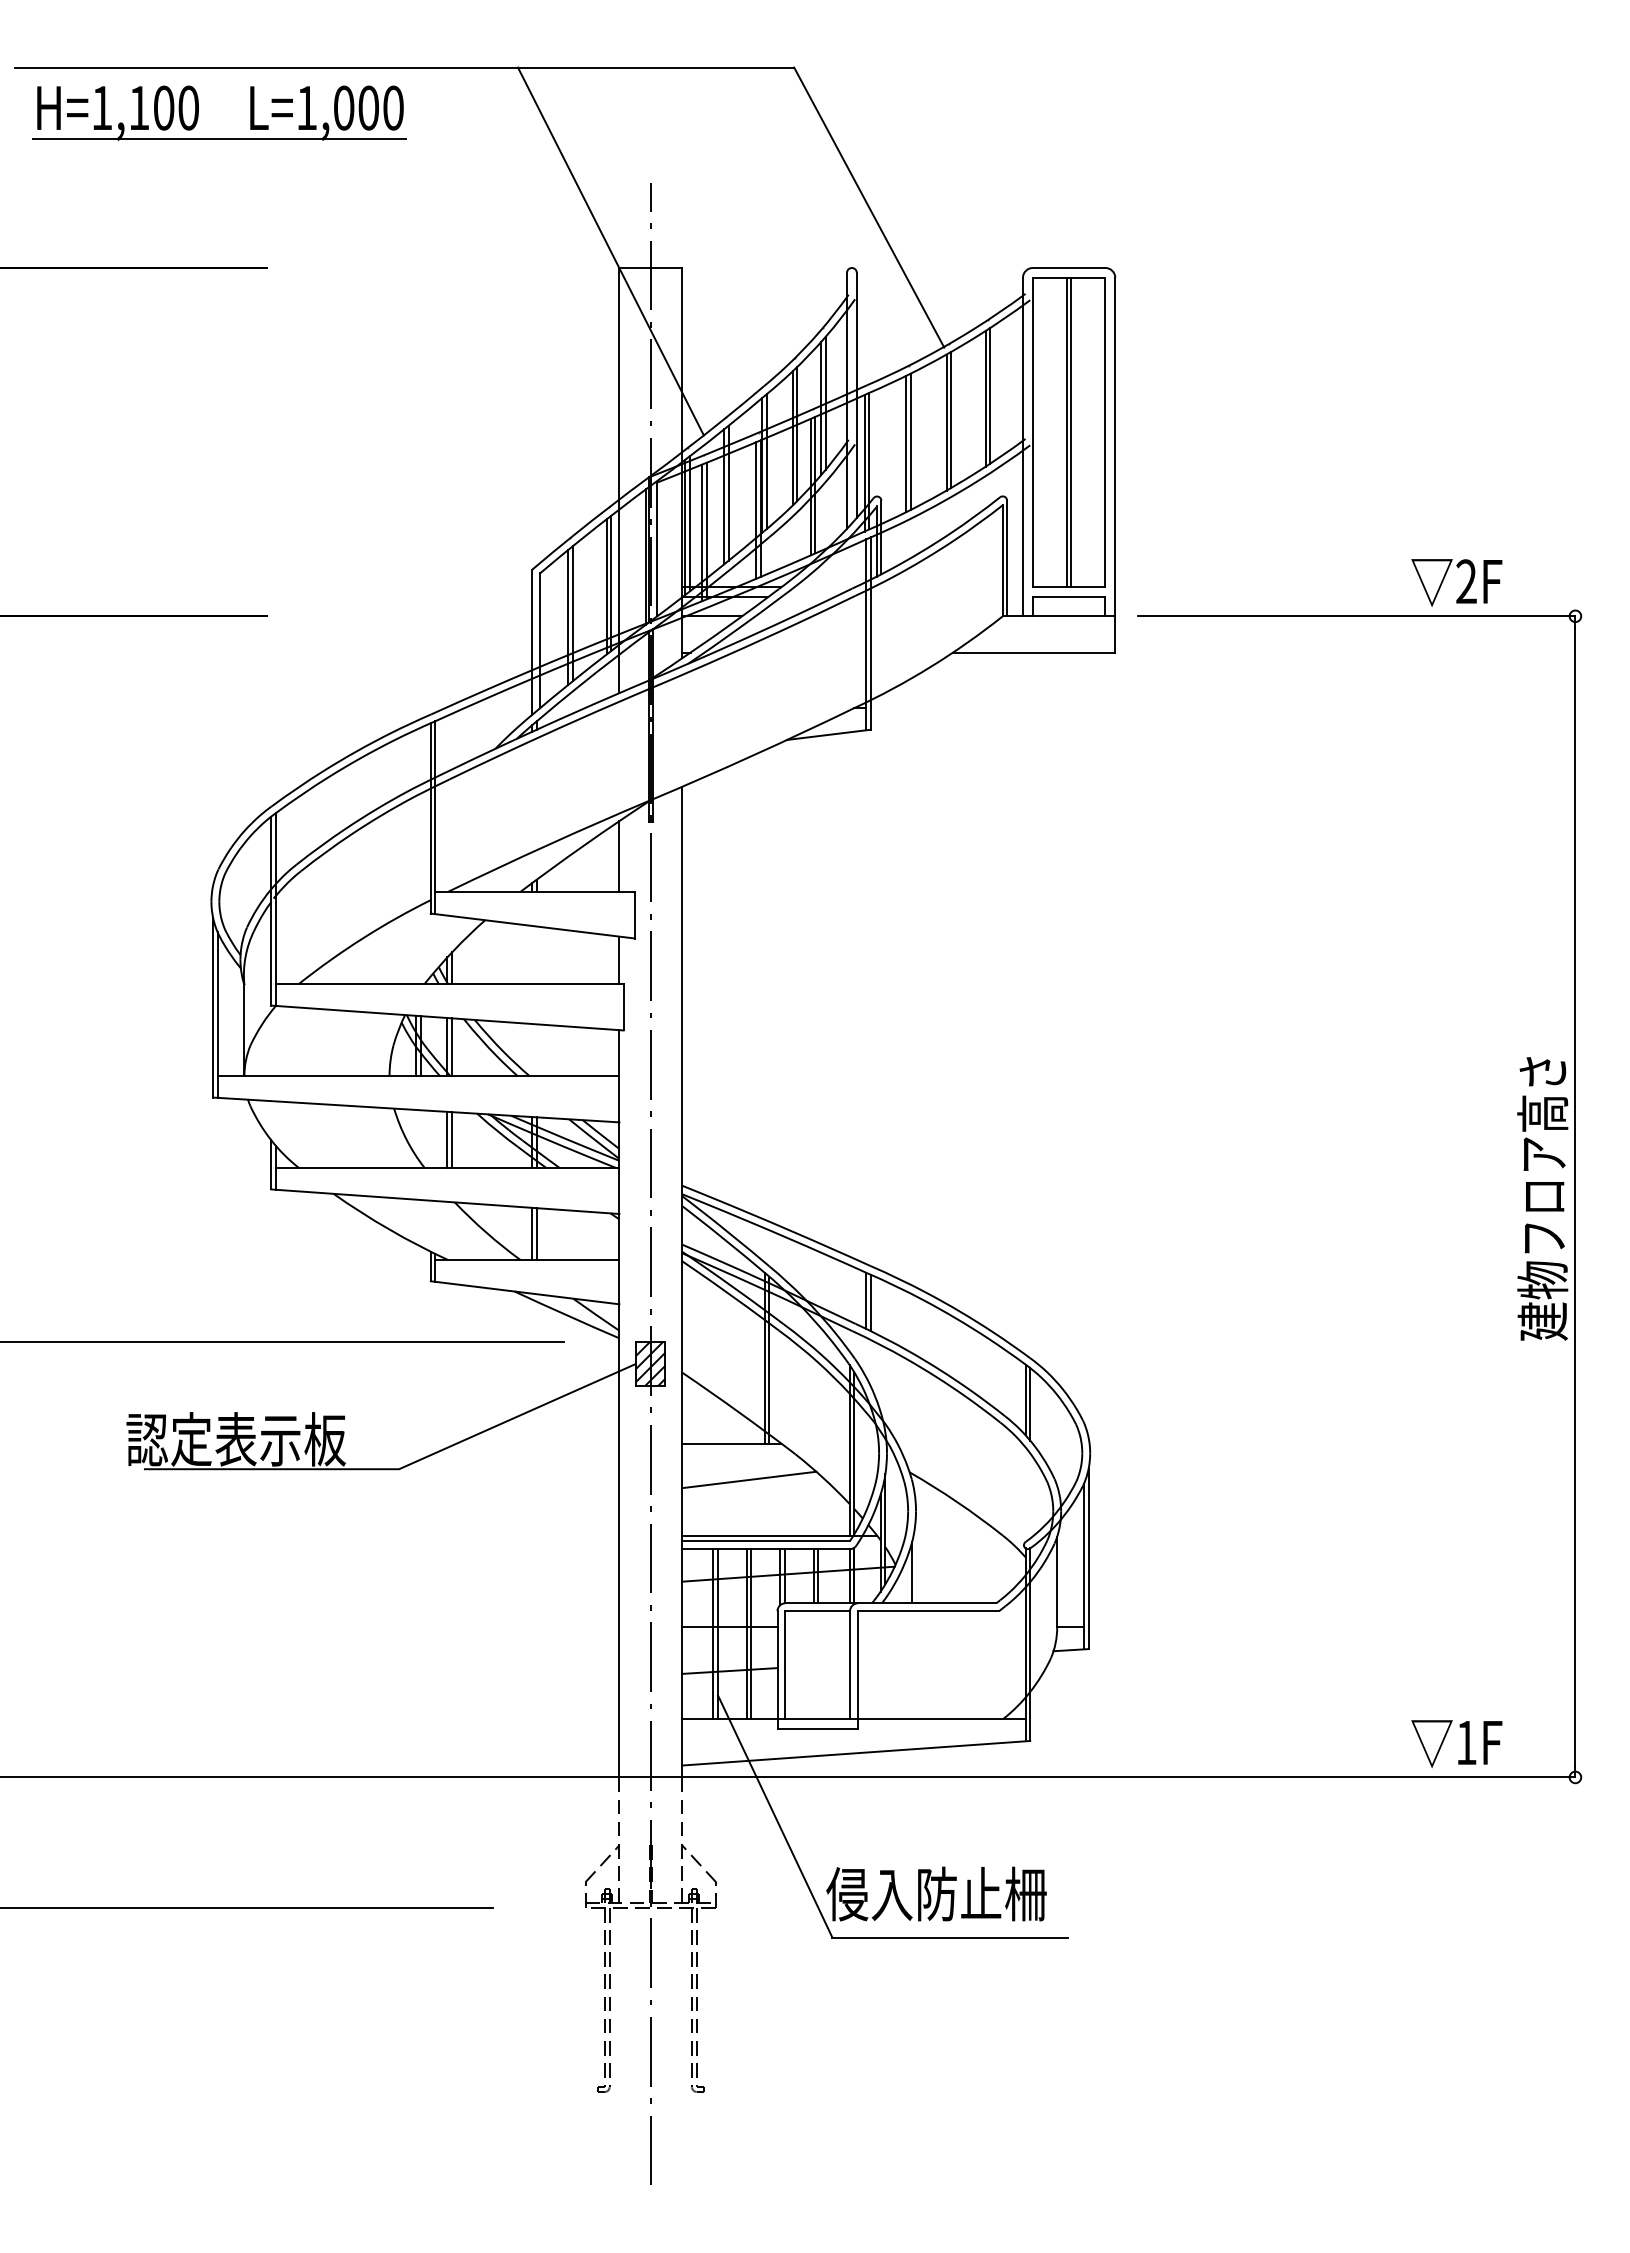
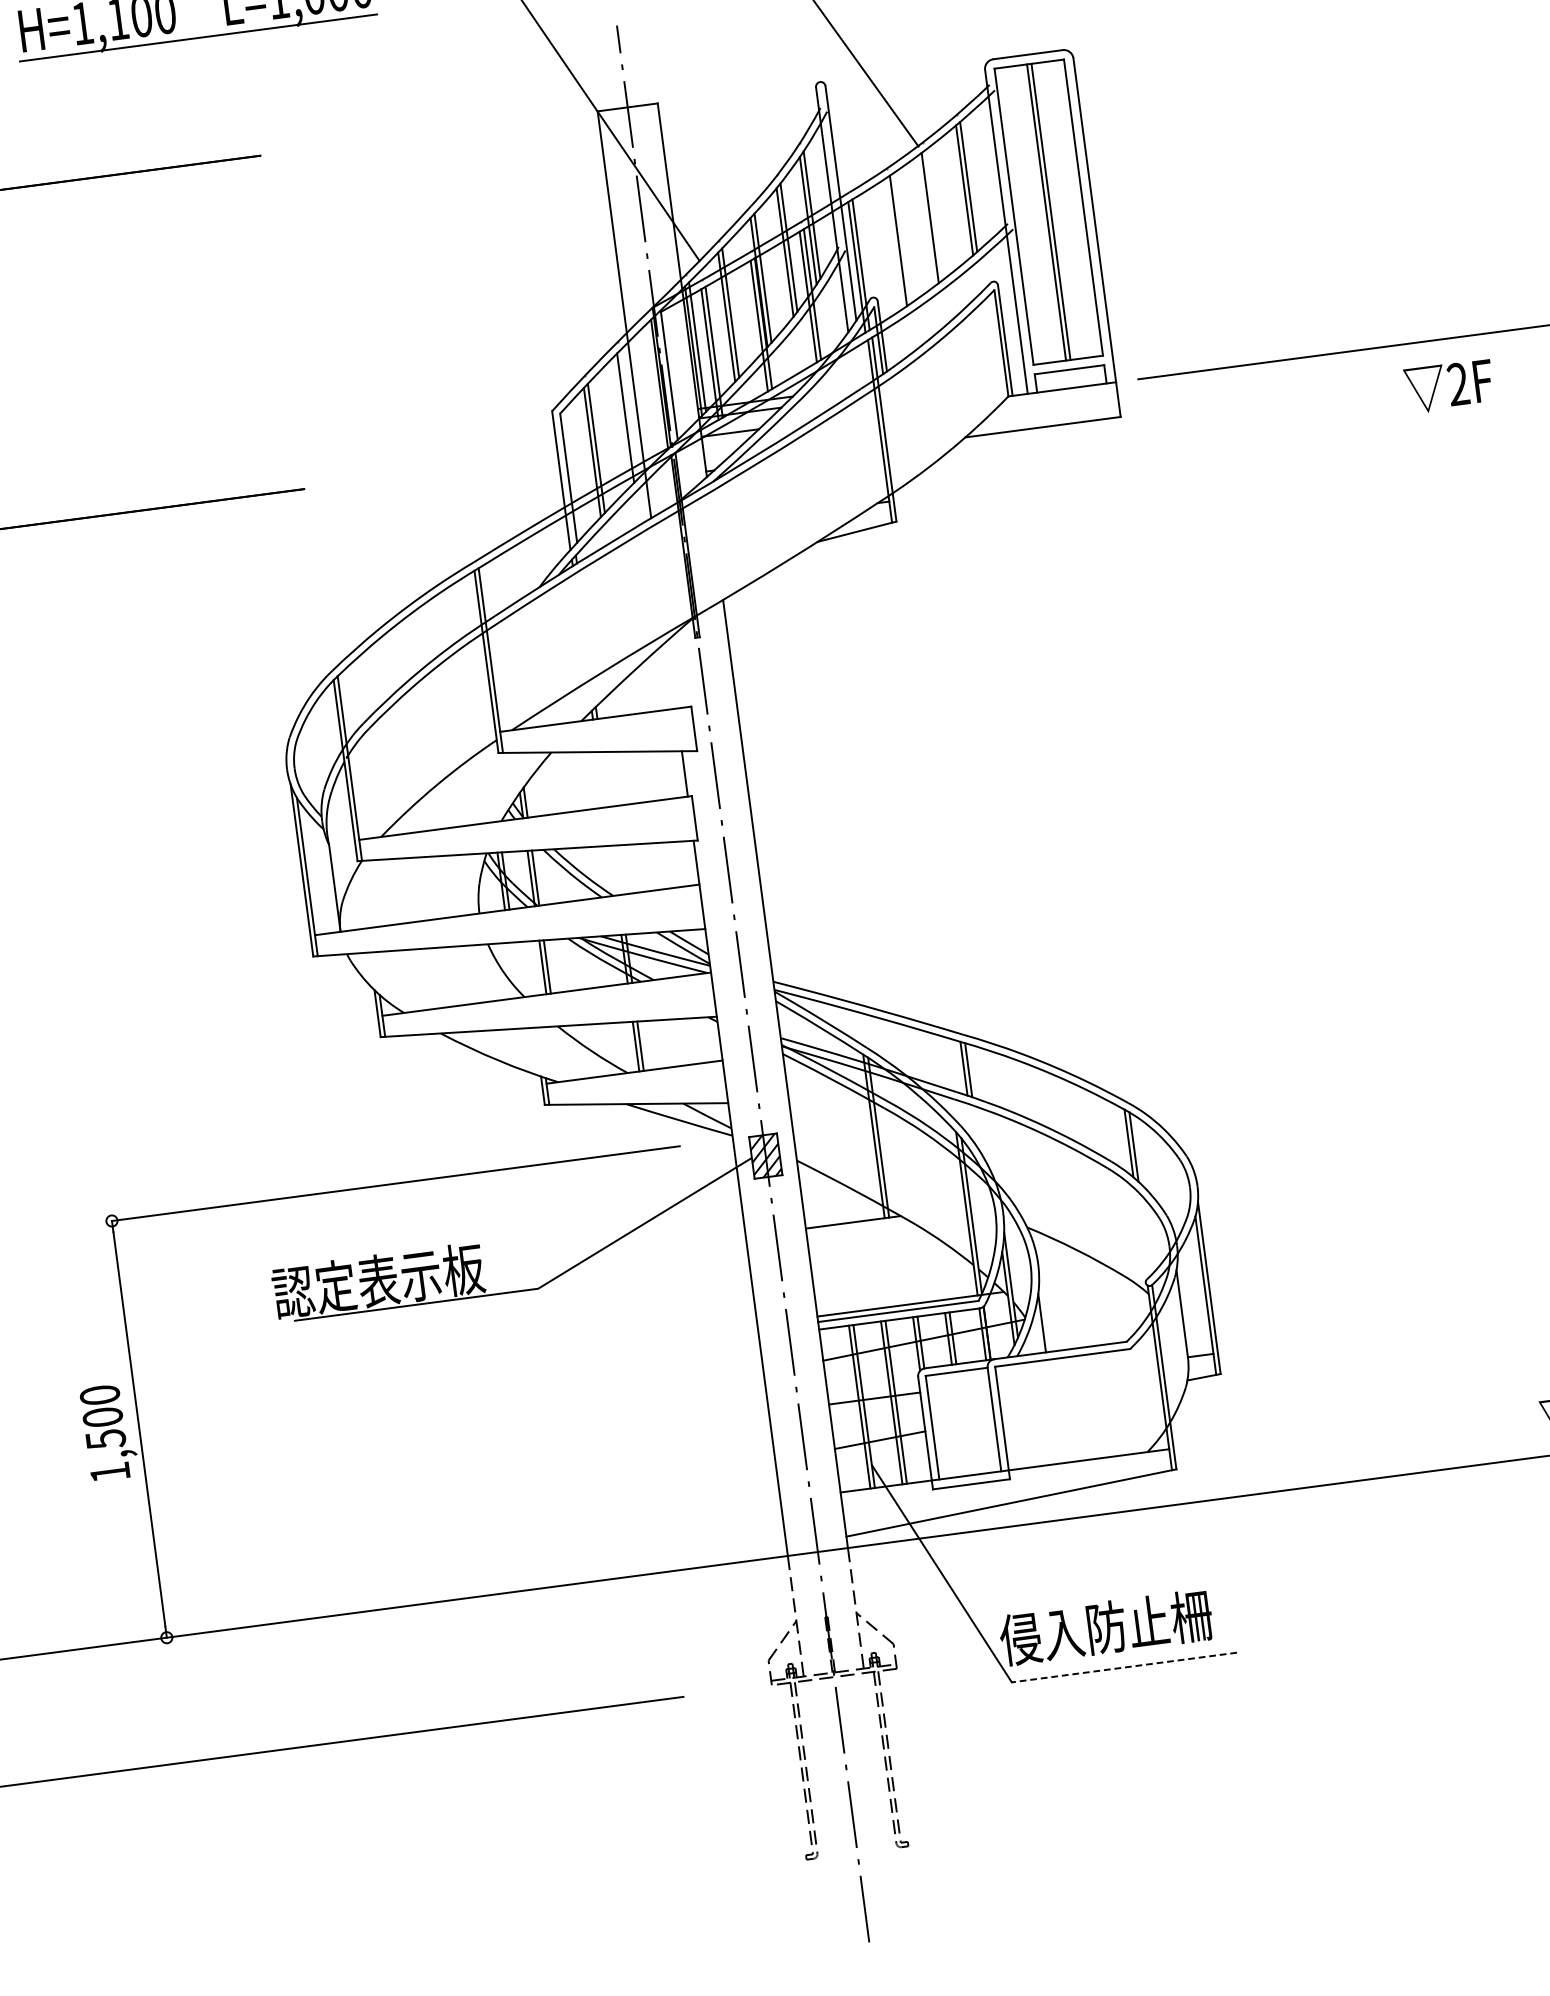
line: (951, 419) -> (934, 214), removed
line: (906, 443) -> (894, 243), removed
line: (611, 582) -> (629, 413), removed
text: (1456, 582) -> (1448, 386), moved
line: (619, 856) -> (671, 674), removed
line: (749, 1479) -> (874, 1254), removed
line: (950, 1937) -> (1124, 1667), solid -> dashed

